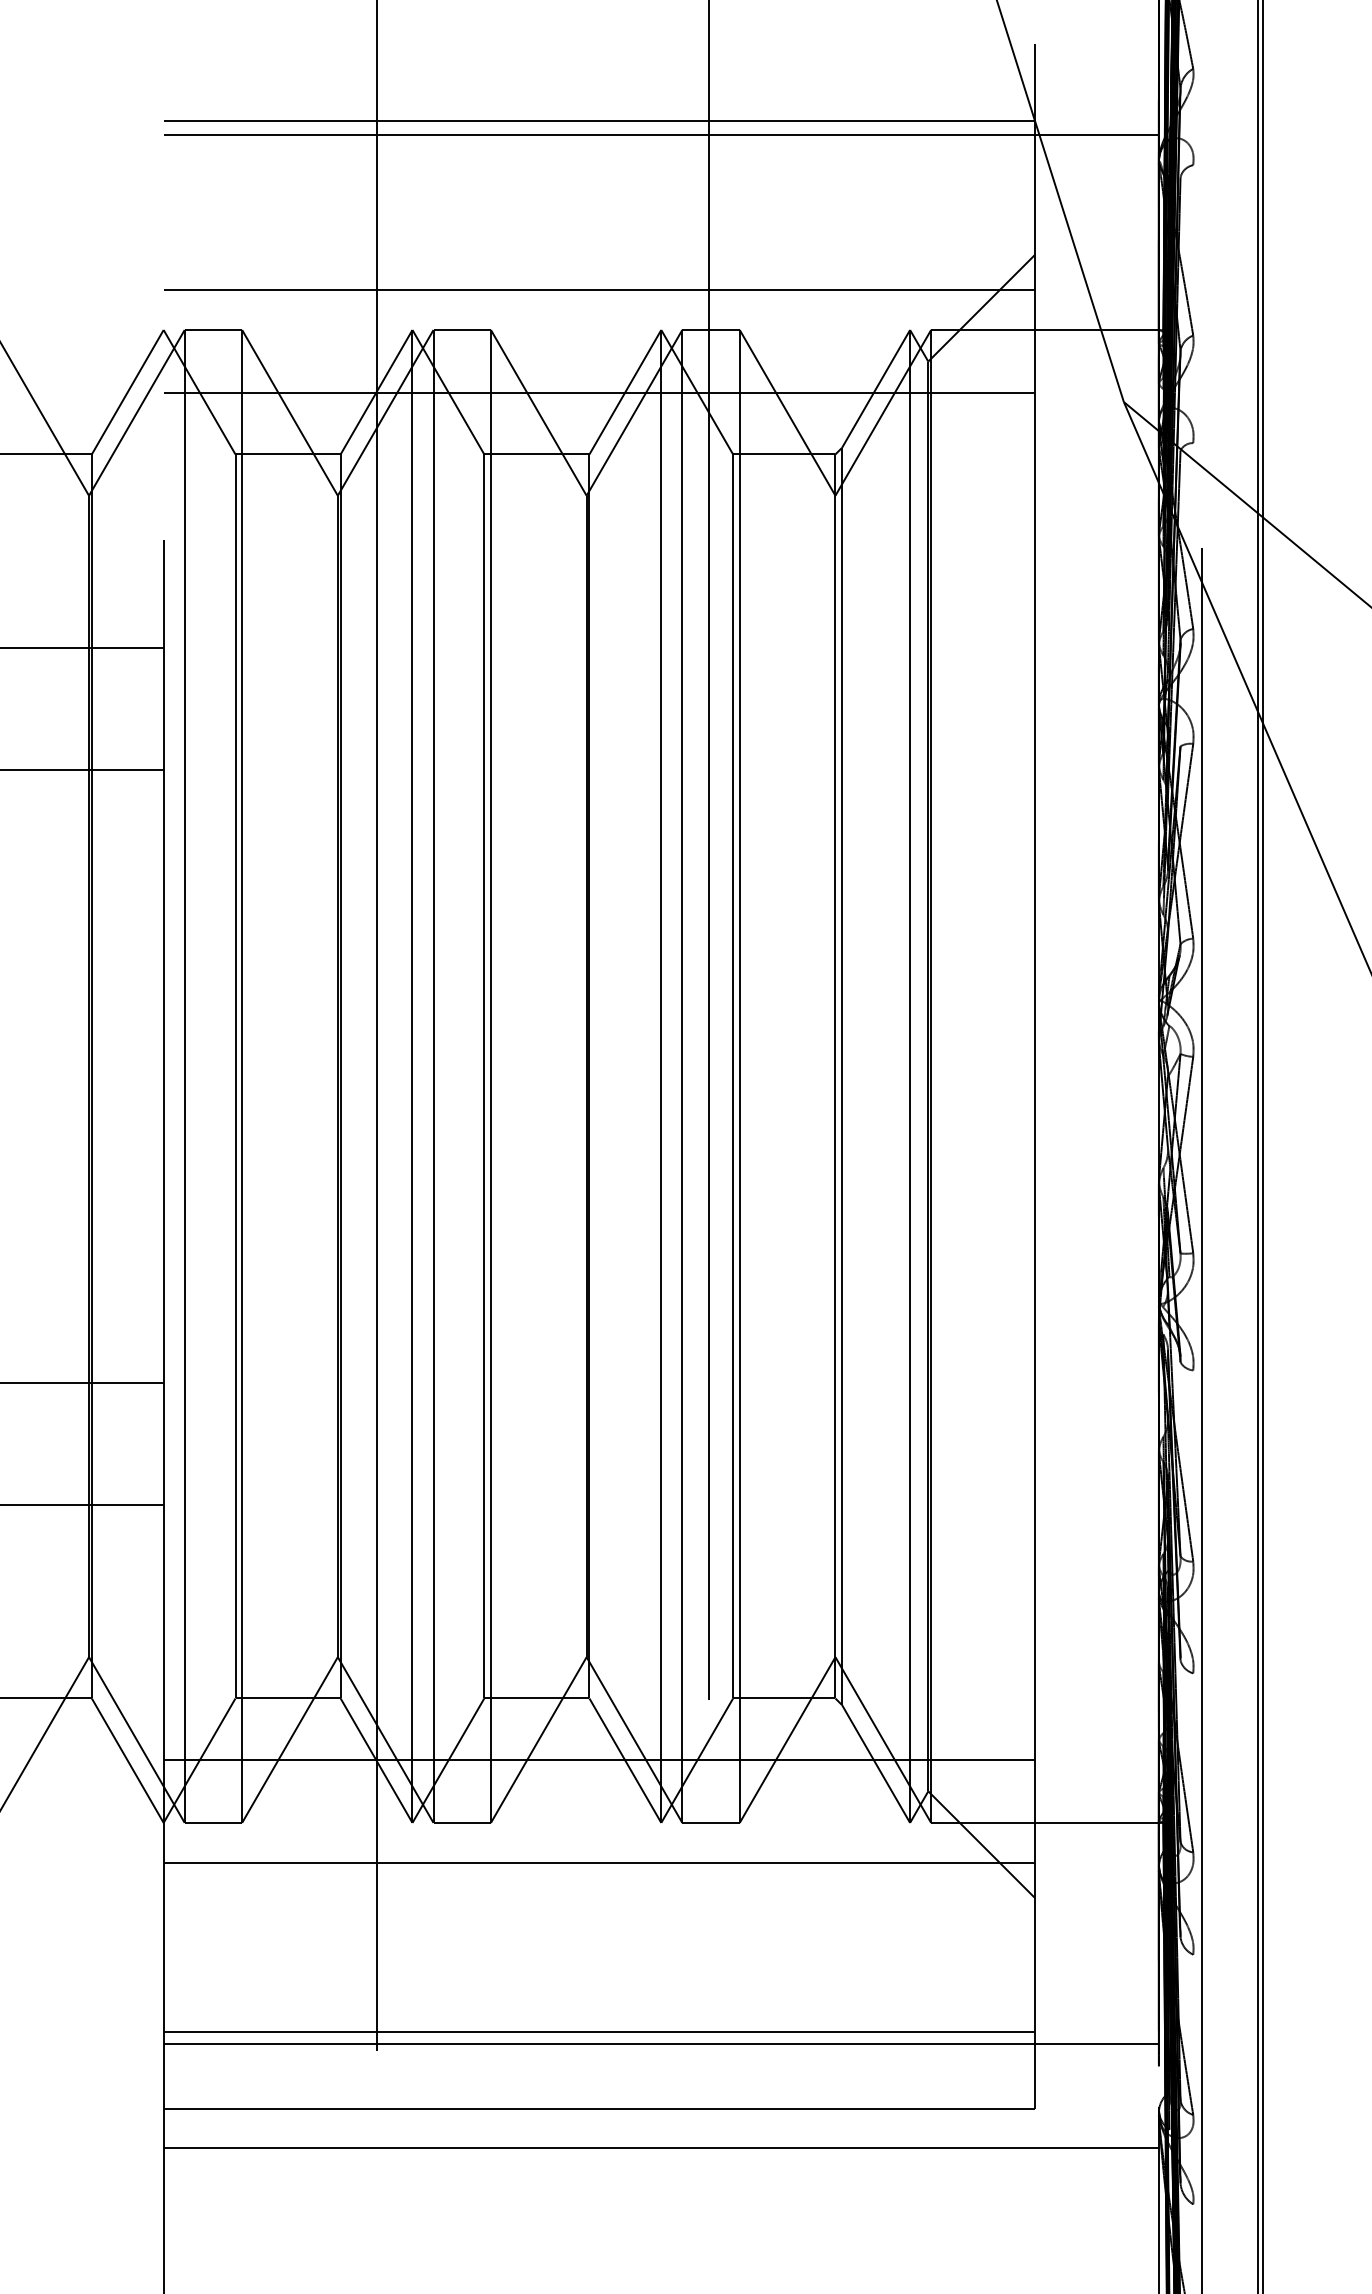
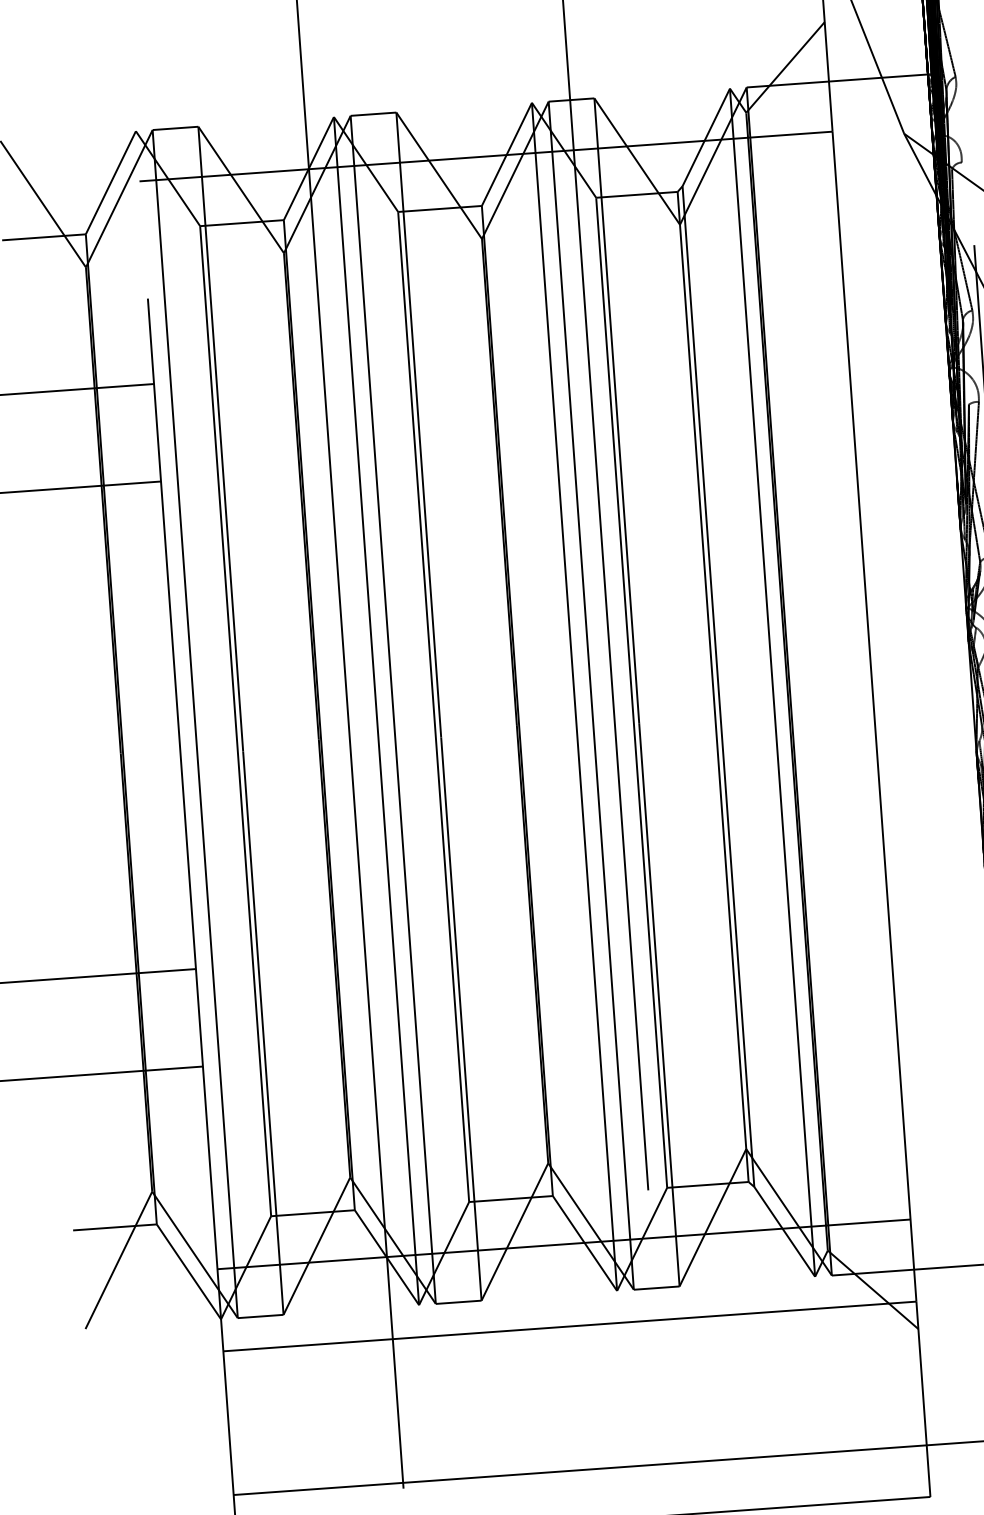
line: (598, 289) -> (479, 74), removed
line: (598, 2032) -> (579, 1461), removed

